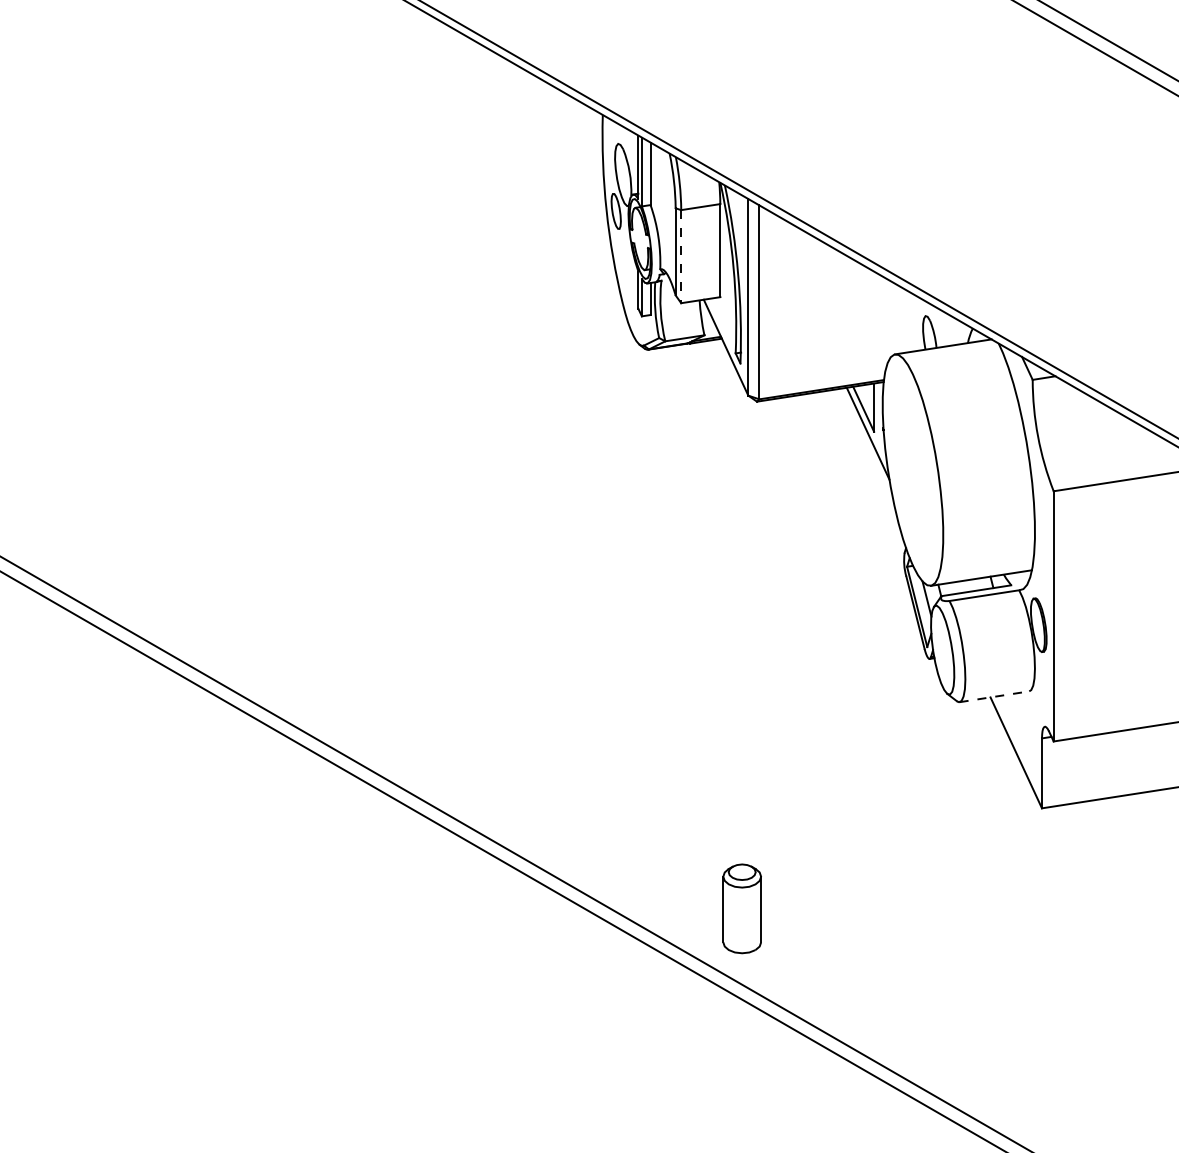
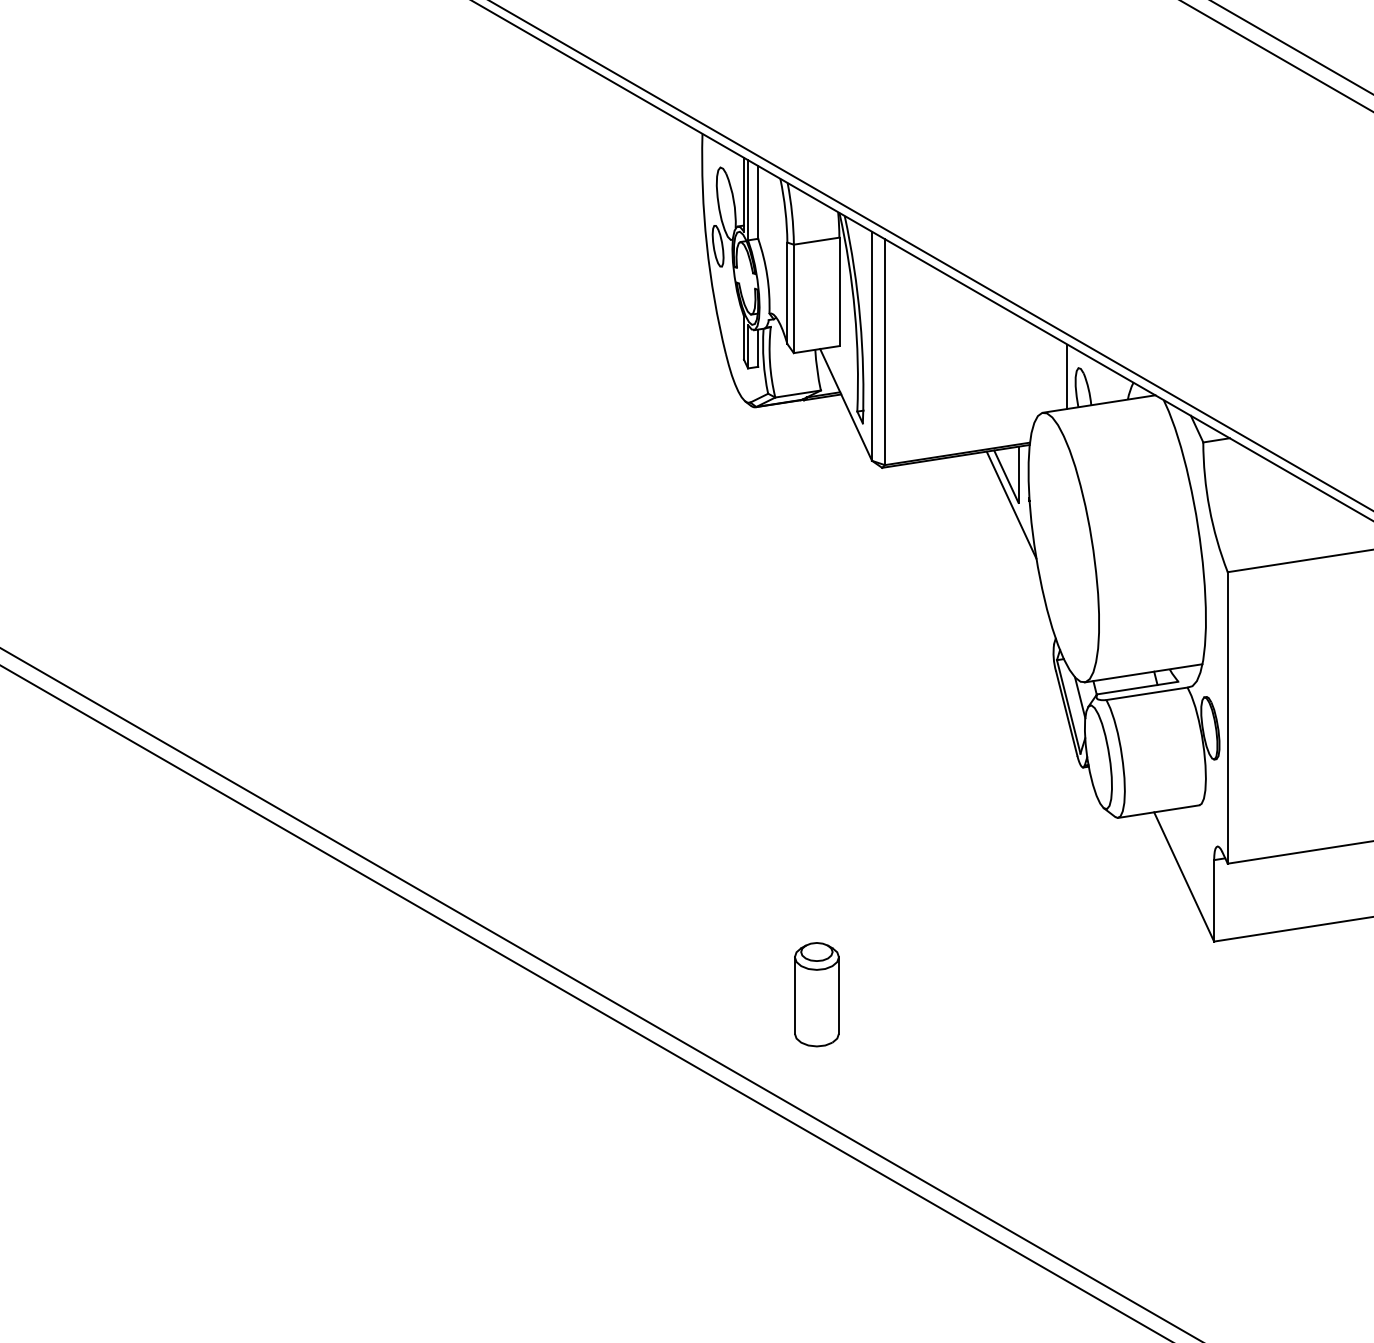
line: (680, 257) -> (793, 299), dashed -> solid
line: (916, 323) -> (1067, 376), added
line: (995, 696) -> (1159, 811), dashed -> solid
part: (741, 908) -> (816, 994), moved

